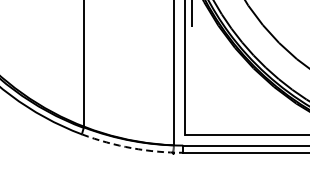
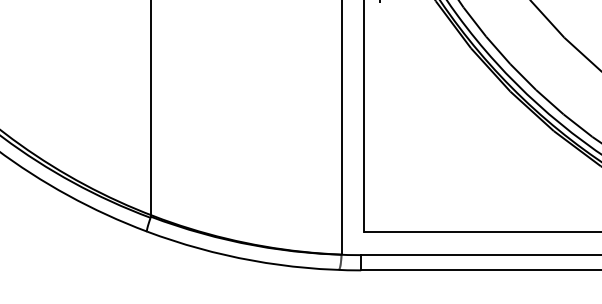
arc: (131, 148) -> (251, 261), dashed -> solid

